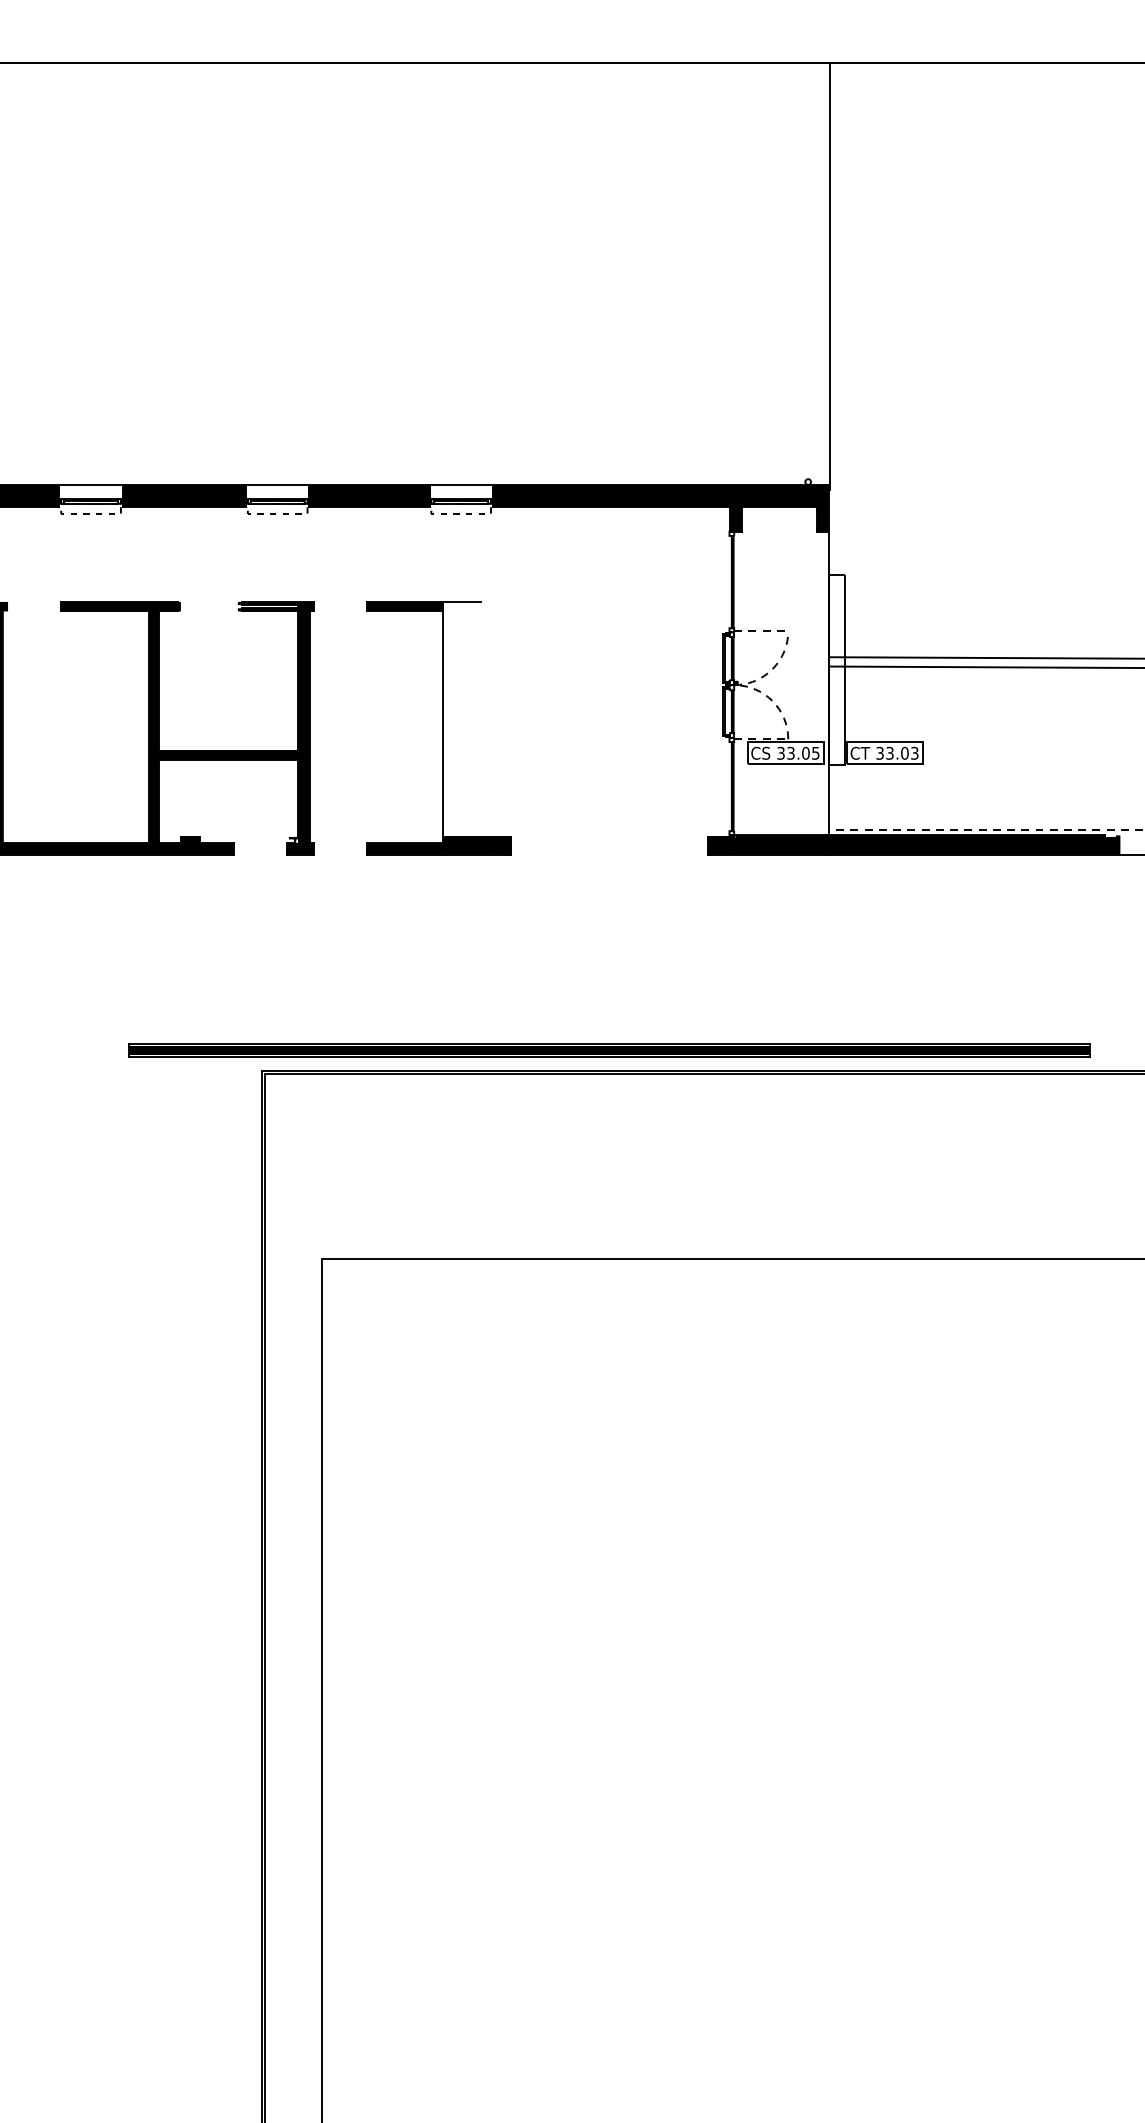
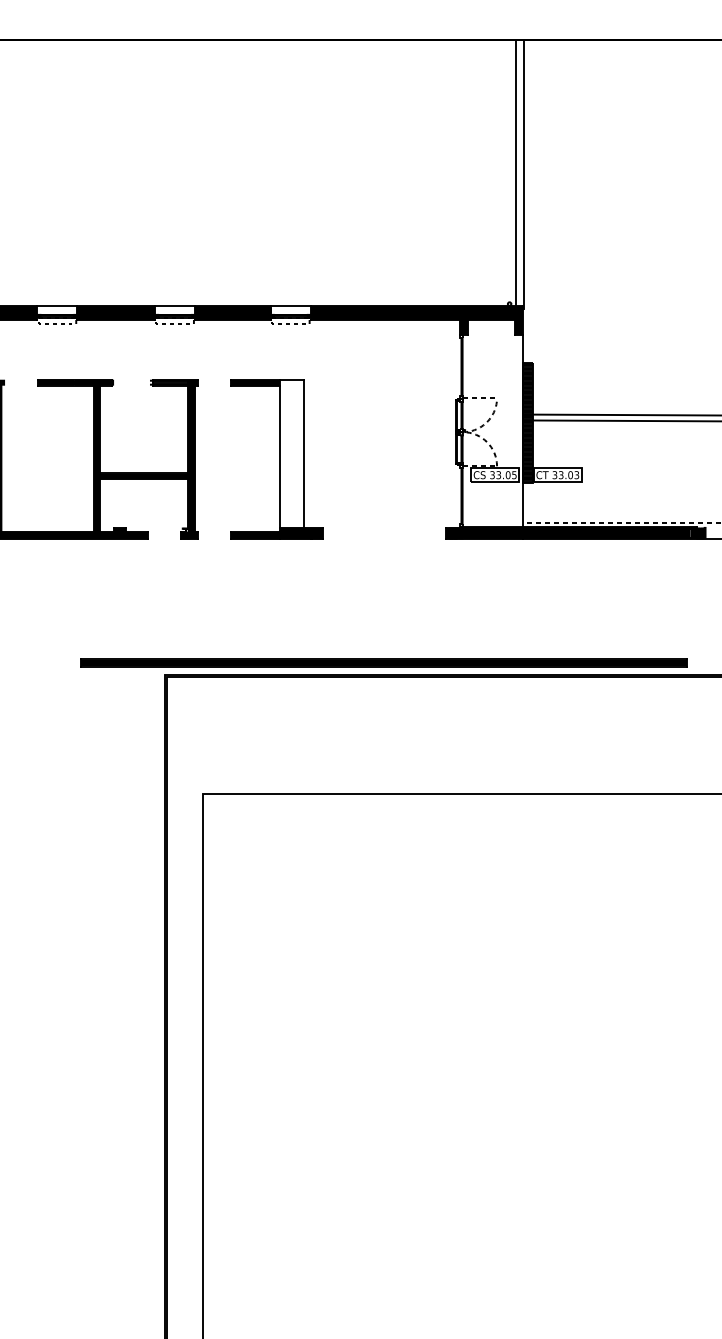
line: (817, 273) -> (515, 172), added
hatch: (836, 669) -> (527, 422), added
line: (481, 718) -> (303, 453), added

